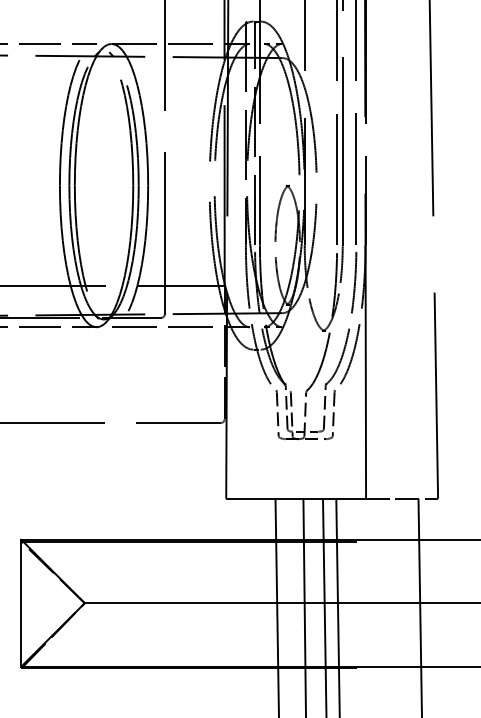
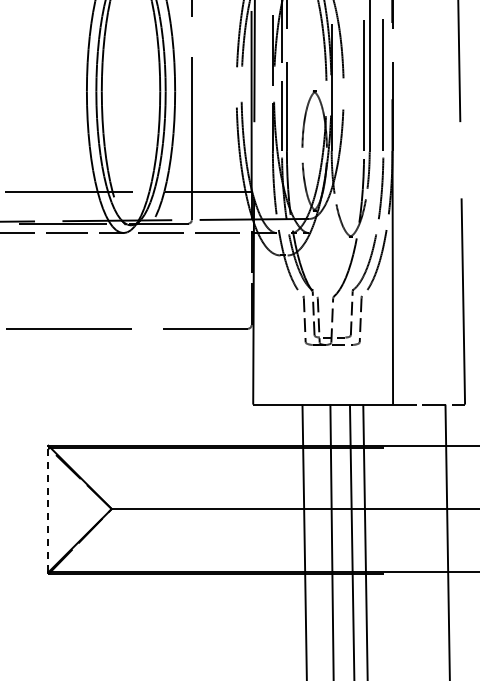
line: (21, 602) -> (48, 508), solid -> dashed

